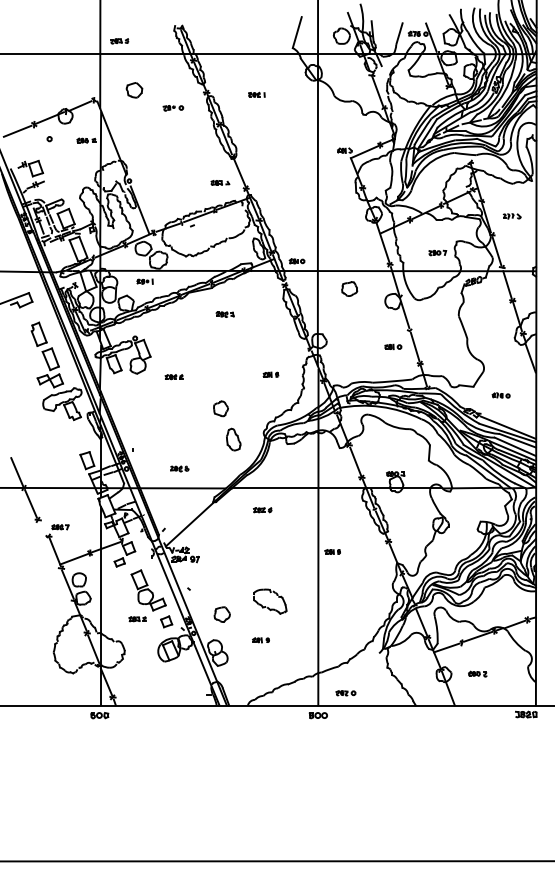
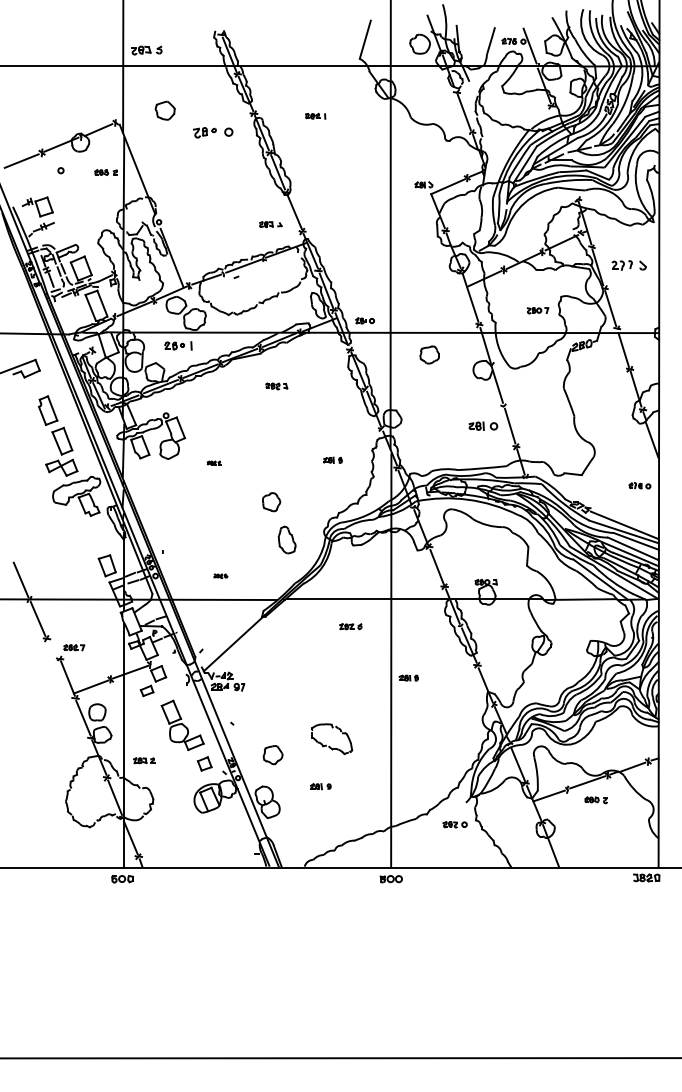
part: (120, 41) -> (147, 50), size x1.4
part: (172, 108) -> (212, 132), size x1.6
part: (512, 216) -> (629, 265), size x1.6
part: (144, 281) -> (177, 345), size x1.4
part: (393, 346) -> (483, 425), size x1.4
part: (173, 376) -> (213, 462), size x0.6
part: (500, 395) -> (639, 485), moved
part: (179, 469) -> (220, 576), size x0.6
part: (262, 510) -> (350, 626), moved
part: (137, 619) -> (144, 760), moved
part: (477, 674) -> (595, 800), moved
part: (345, 693) -> (454, 824), moved

